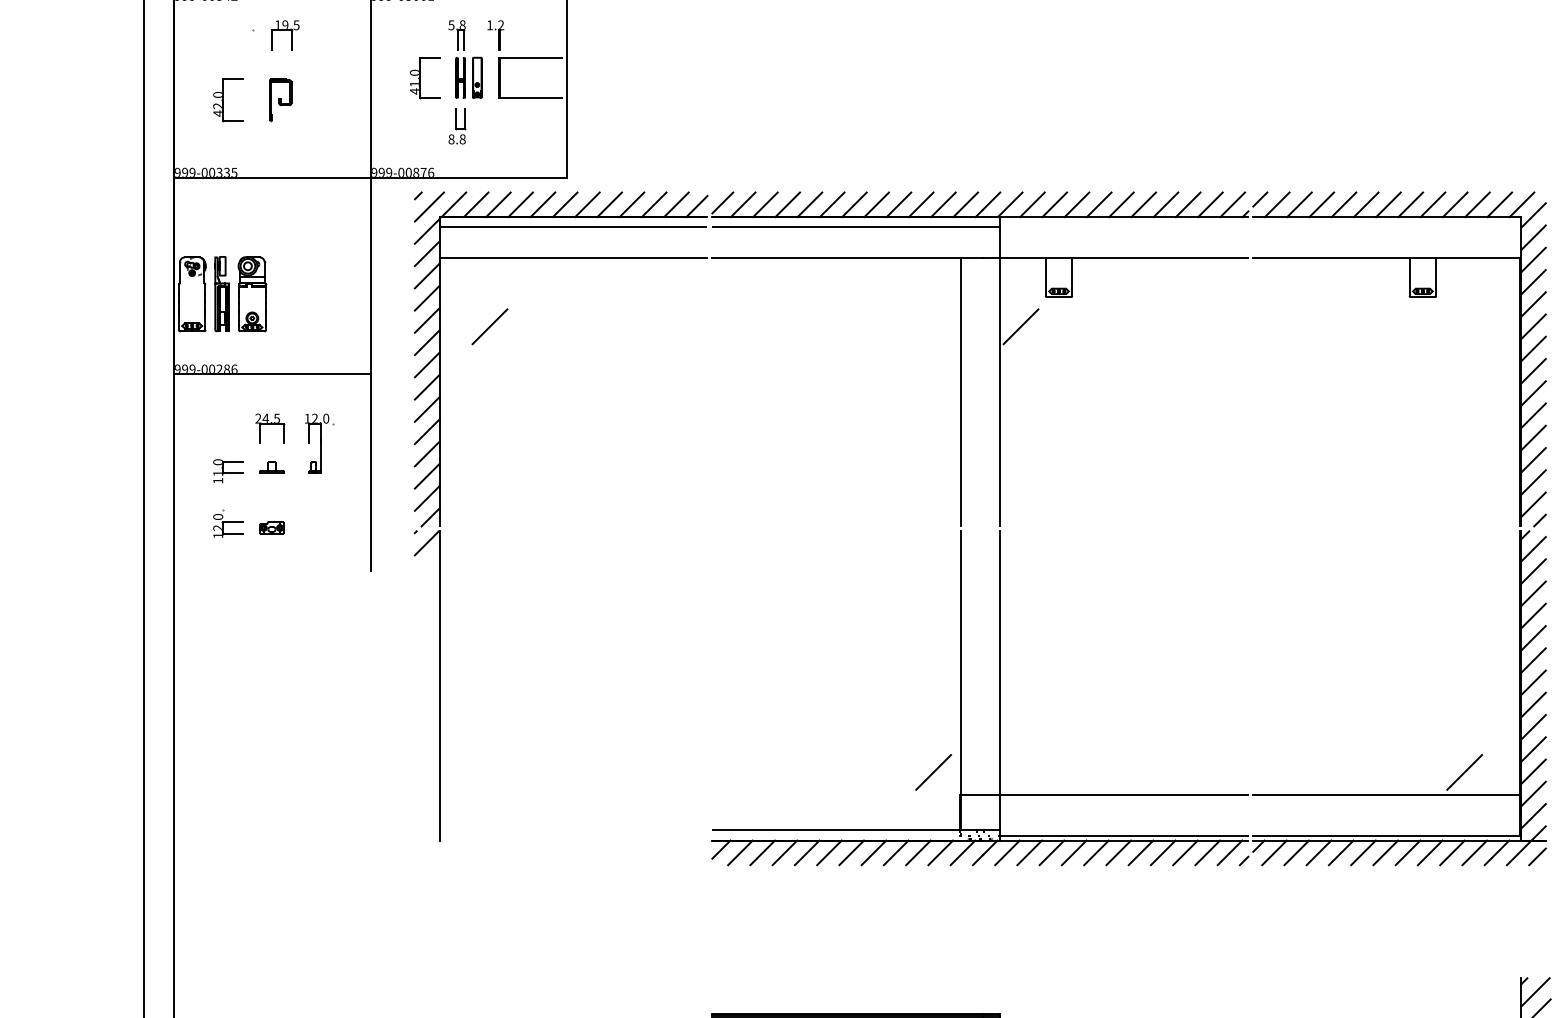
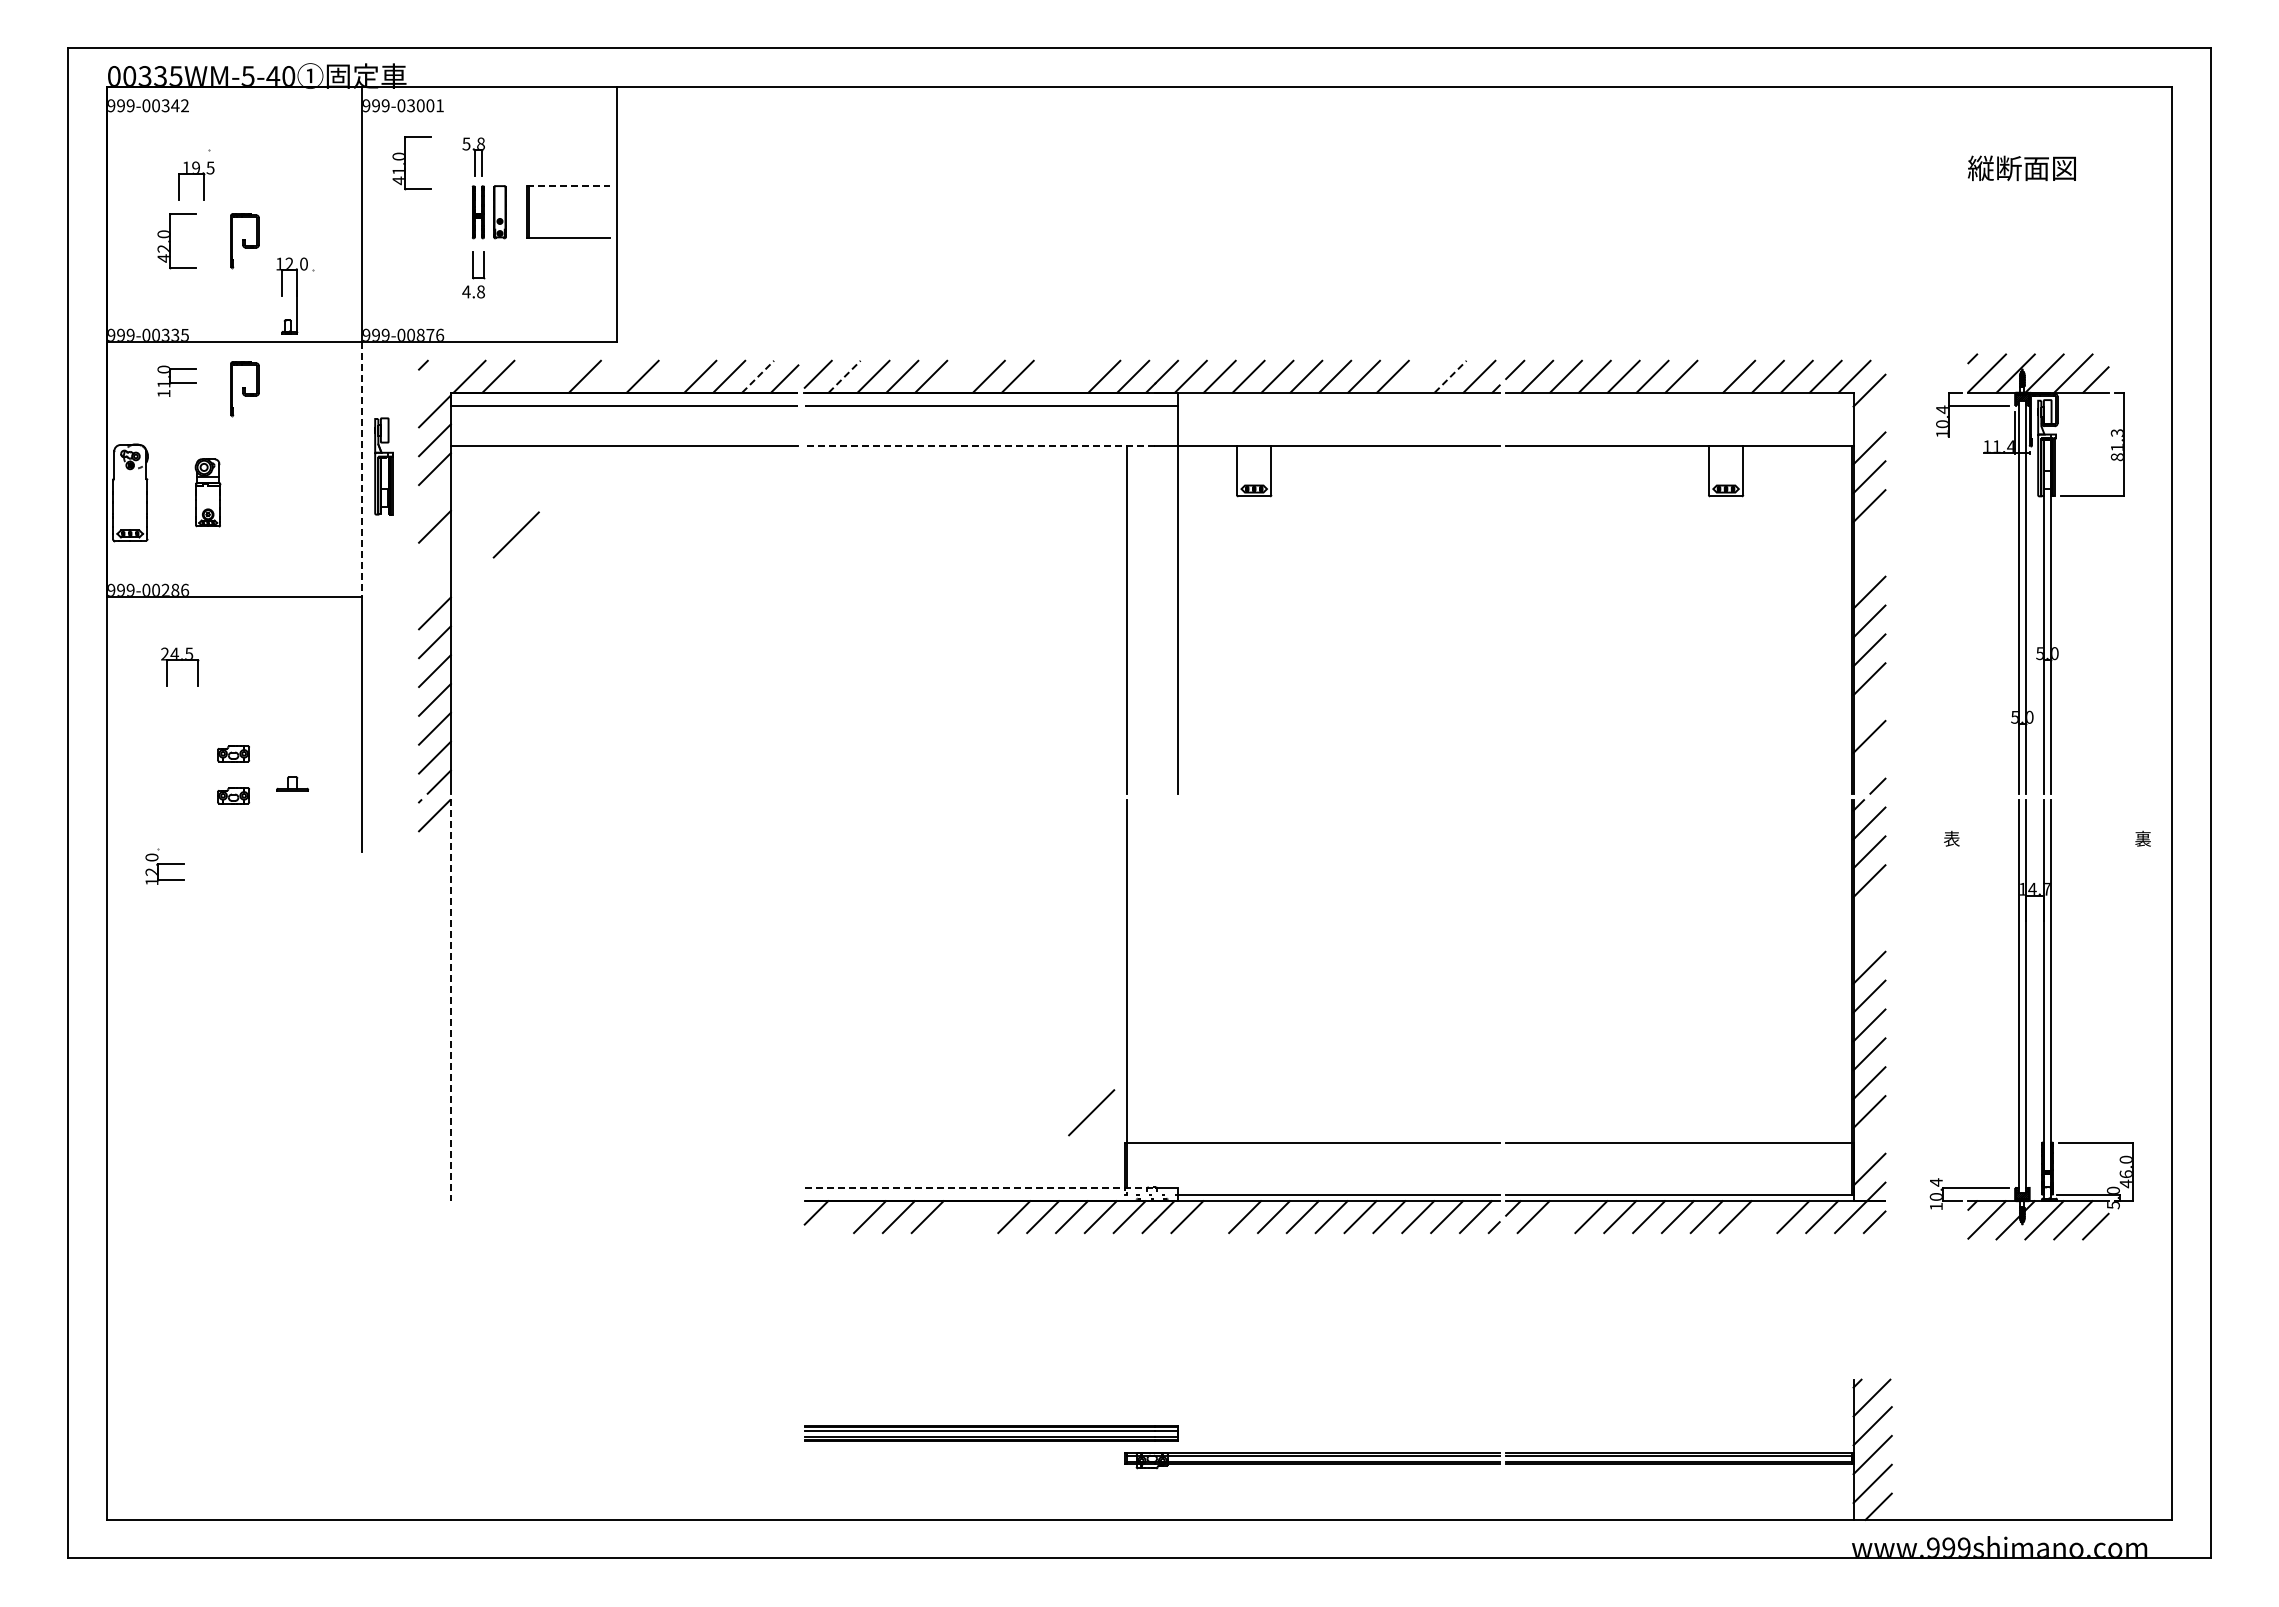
part: (285, 34) -> (196, 180), moved
part: (495, 34) -> (523, 156), removed
line: (530, 58) -> (569, 186), solid -> dashed
part: (424, 78) -> (411, 163), moved
text: (451, 139) -> (466, 291), 8.8 -> 4.8
line: (498, 204) -> (527, 376), removed
line: (520, 204) -> (556, 376), removed
line: (564, 204) -> (613, 376), removed
line: (609, 204) -> (671, 376), removed
line: (676, 204) -> (758, 376), solid -> dashed
line: (743, 204) -> (844, 376), solid -> dashed
line: (832, 204) -> (960, 376), removed
line: (898, 204) -> (1046, 376), removed
line: (921, 204) -> (1075, 376), removed
line: (1188, 204) -> (1421, 376), removed
line: (1210, 204) -> (1450, 376), solid -> dashed
line: (1410, 204) -> (1710, 376), removed
line: (429, 206) -> (437, 379), removed
part: (280, 214) -> (244, 389), added
line: (1533, 237) -> (1869, 419), removed
line: (847, 258) -> (979, 446), solid -> dashed
line: (370, 276) -> (361, 469), solid -> dashed
part: (221, 294) -> (383, 466), moved
part: (251, 294) -> (207, 492), size x0.7
line: (426, 297) -> (434, 497), removed
line: (1020, 326) -> (1204, 534), removed
line: (1533, 326) -> (1869, 534), removed
line: (426, 342) -> (434, 555), removed
line: (1533, 348) -> (1869, 563), removed
line: (426, 365) -> (434, 584), removed
part: (270, 428) -> (180, 666), moved
part: (319, 442) -> (295, 295), moved
line: (1533, 460) -> (1869, 708), removed
part: (271, 466) -> (292, 783), moved
part: (227, 470) -> (176, 380), moved
part: (271, 495) -> (233, 753), added
line: (1533, 504) -> (1869, 765), removed
part: (227, 523) -> (164, 866), moved
line: (1533, 615) -> (1869, 909), removed
line: (1533, 638) -> (1869, 938), removed
line: (999, 680) -> (1177, 993), removed
line: (439, 685) -> (450, 1000), solid -> dashed
line: (1464, 772) -> (1779, 1112), removed
line: (1533, 793) -> (1869, 1140), removed
line: (847, 830) -> (980, 1187), solid -> dashed
line: (740, 853) -> (841, 1217), removed
line: (829, 853) -> (956, 1217), removed
line: (851, 853) -> (985, 1217), removed
line: (1029, 853) -> (1216, 1217), removed
line: (1296, 853) -> (1562, 1217), removed
line: (1452, 853) -> (1764, 1217), removed

